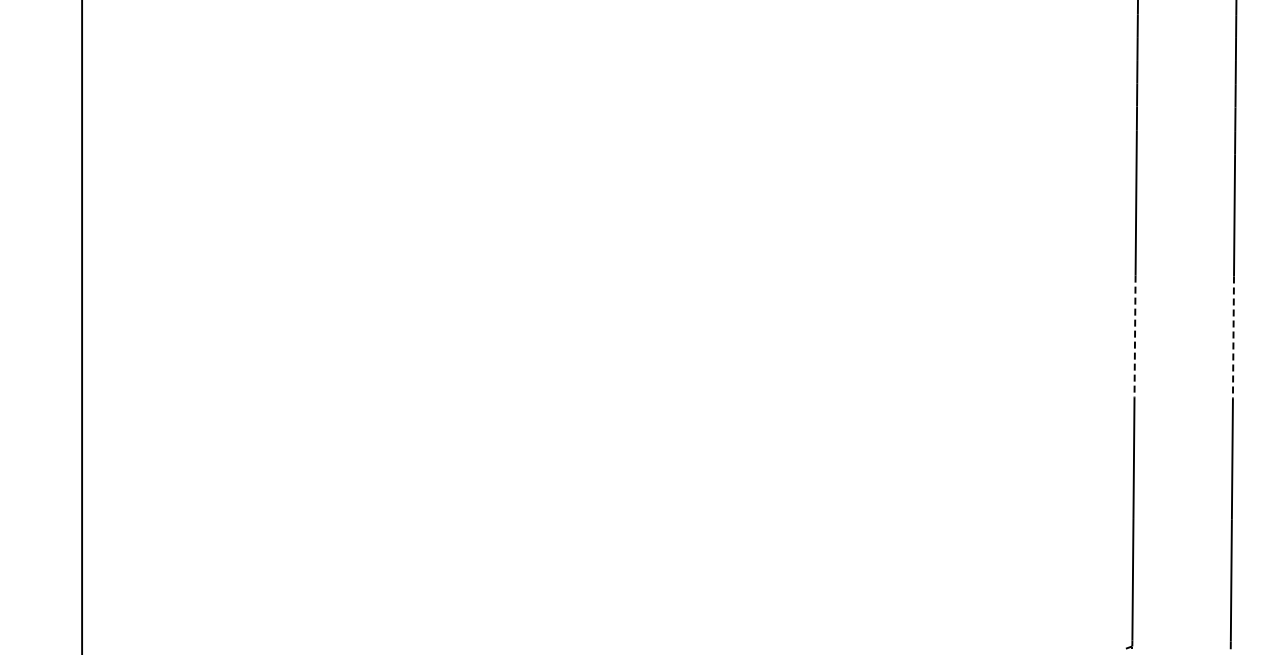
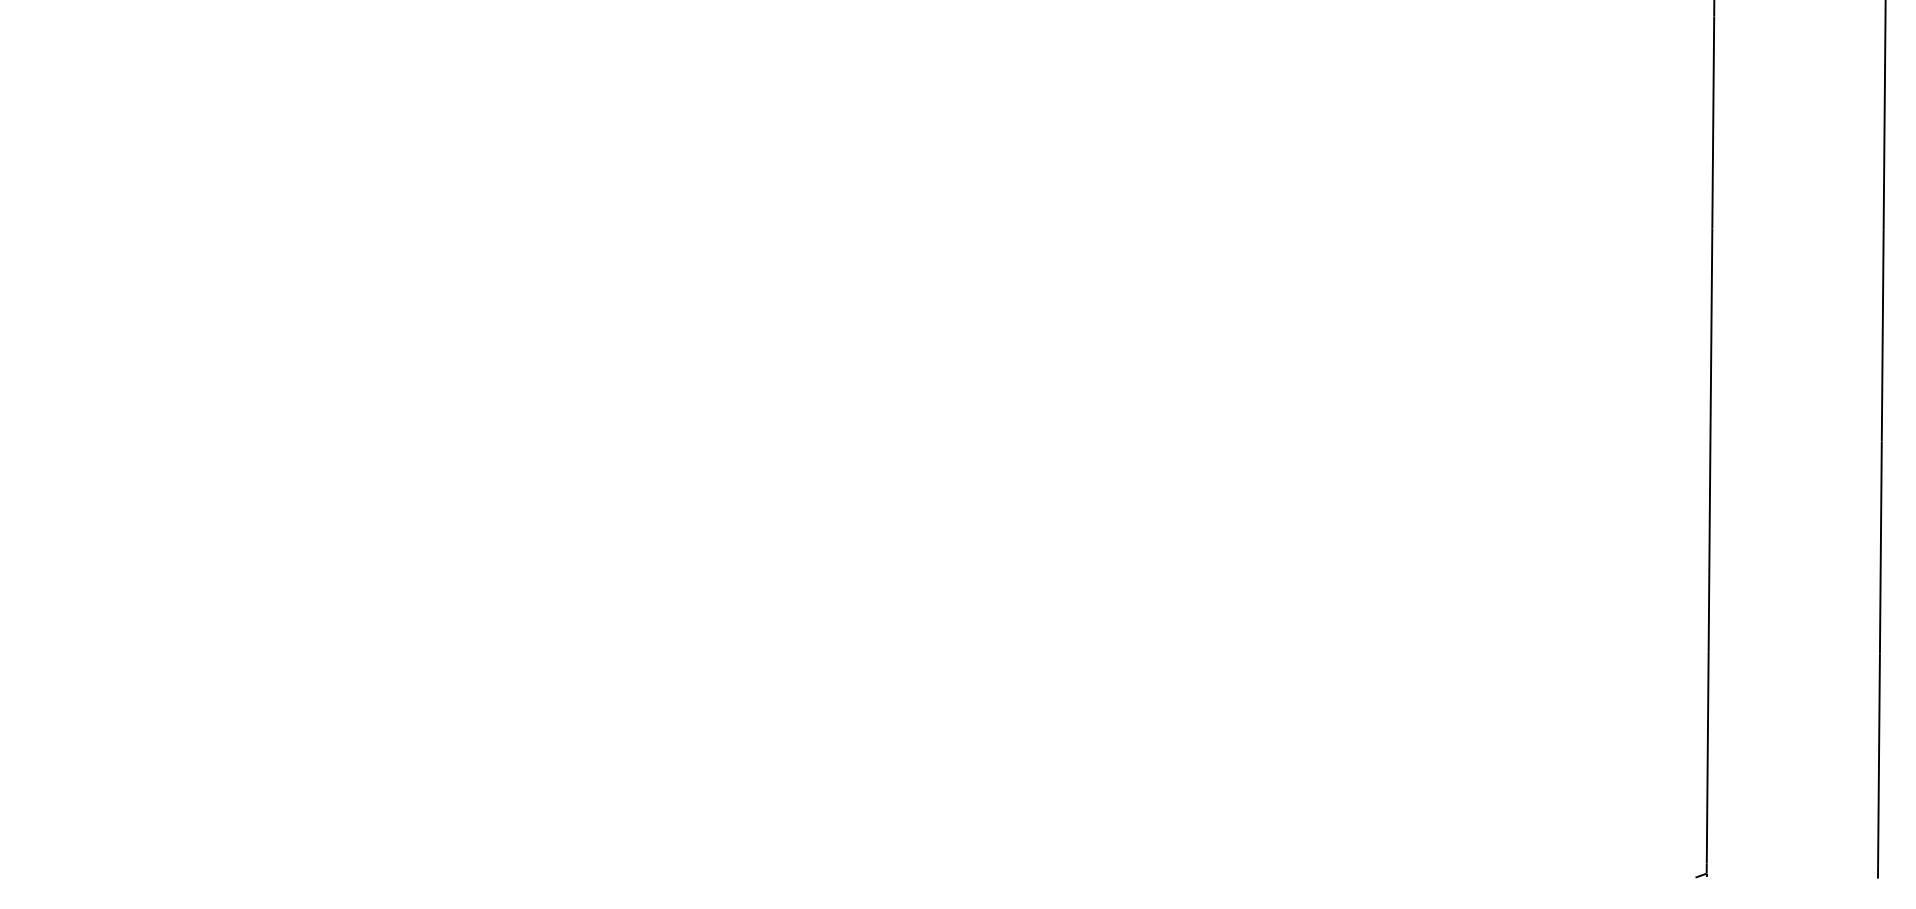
line: (1135, 336) -> (1712, 334), dashed -> solid
line: (1233, 337) -> (1882, 336), dashed -> solid

